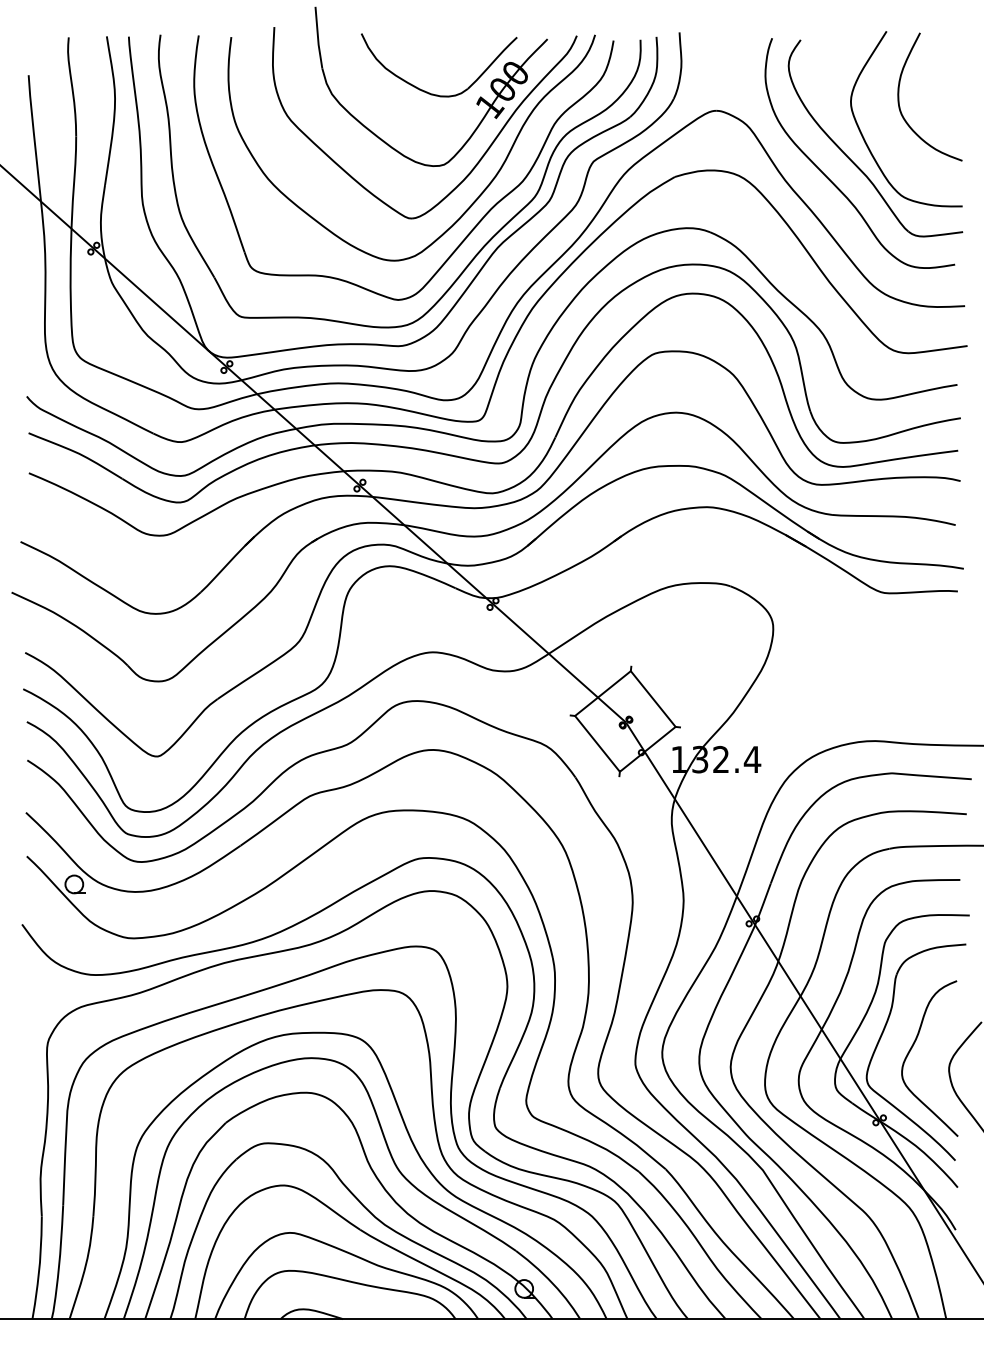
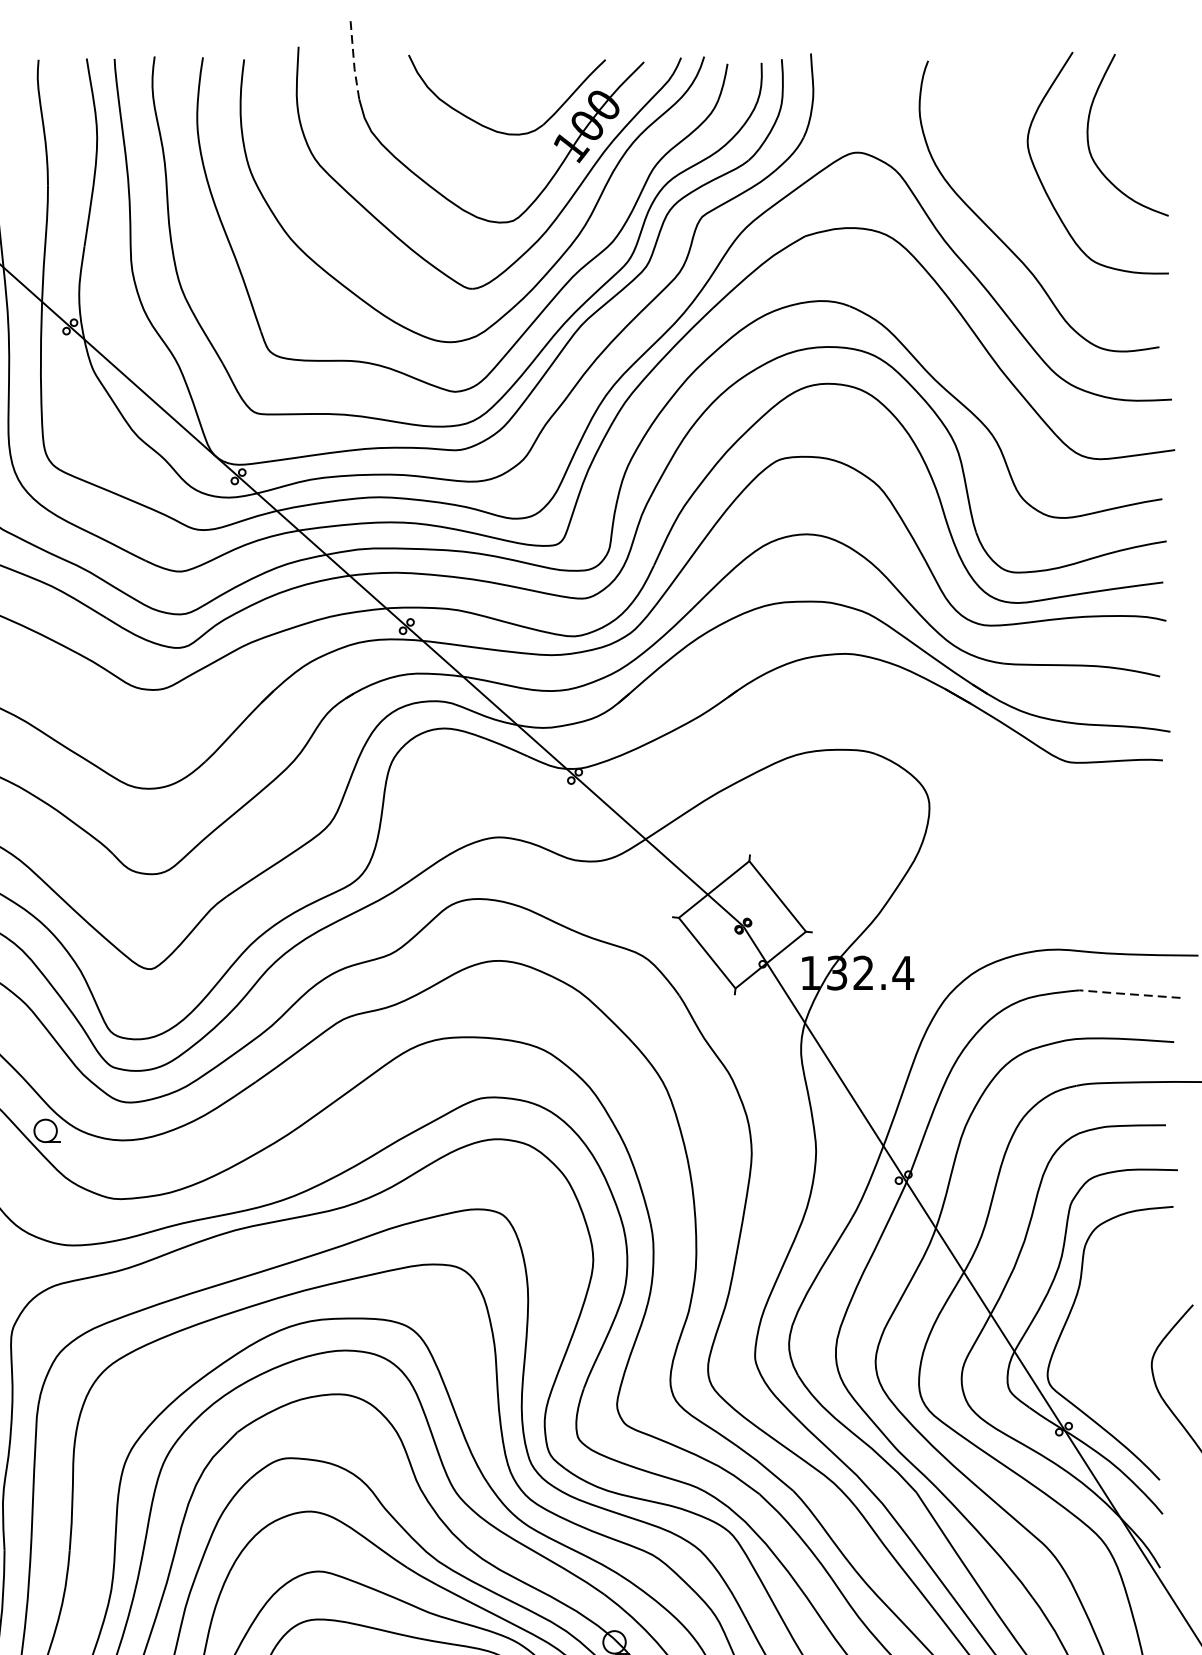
line: (318, 38) -> (354, 61), solid -> dashed
part: (852, 160) -> (1029, 215), removed
line: (931, 776) -> (1129, 994), solid -> dashed
curve: (911, 1050) -> (1104, 1340), removed

